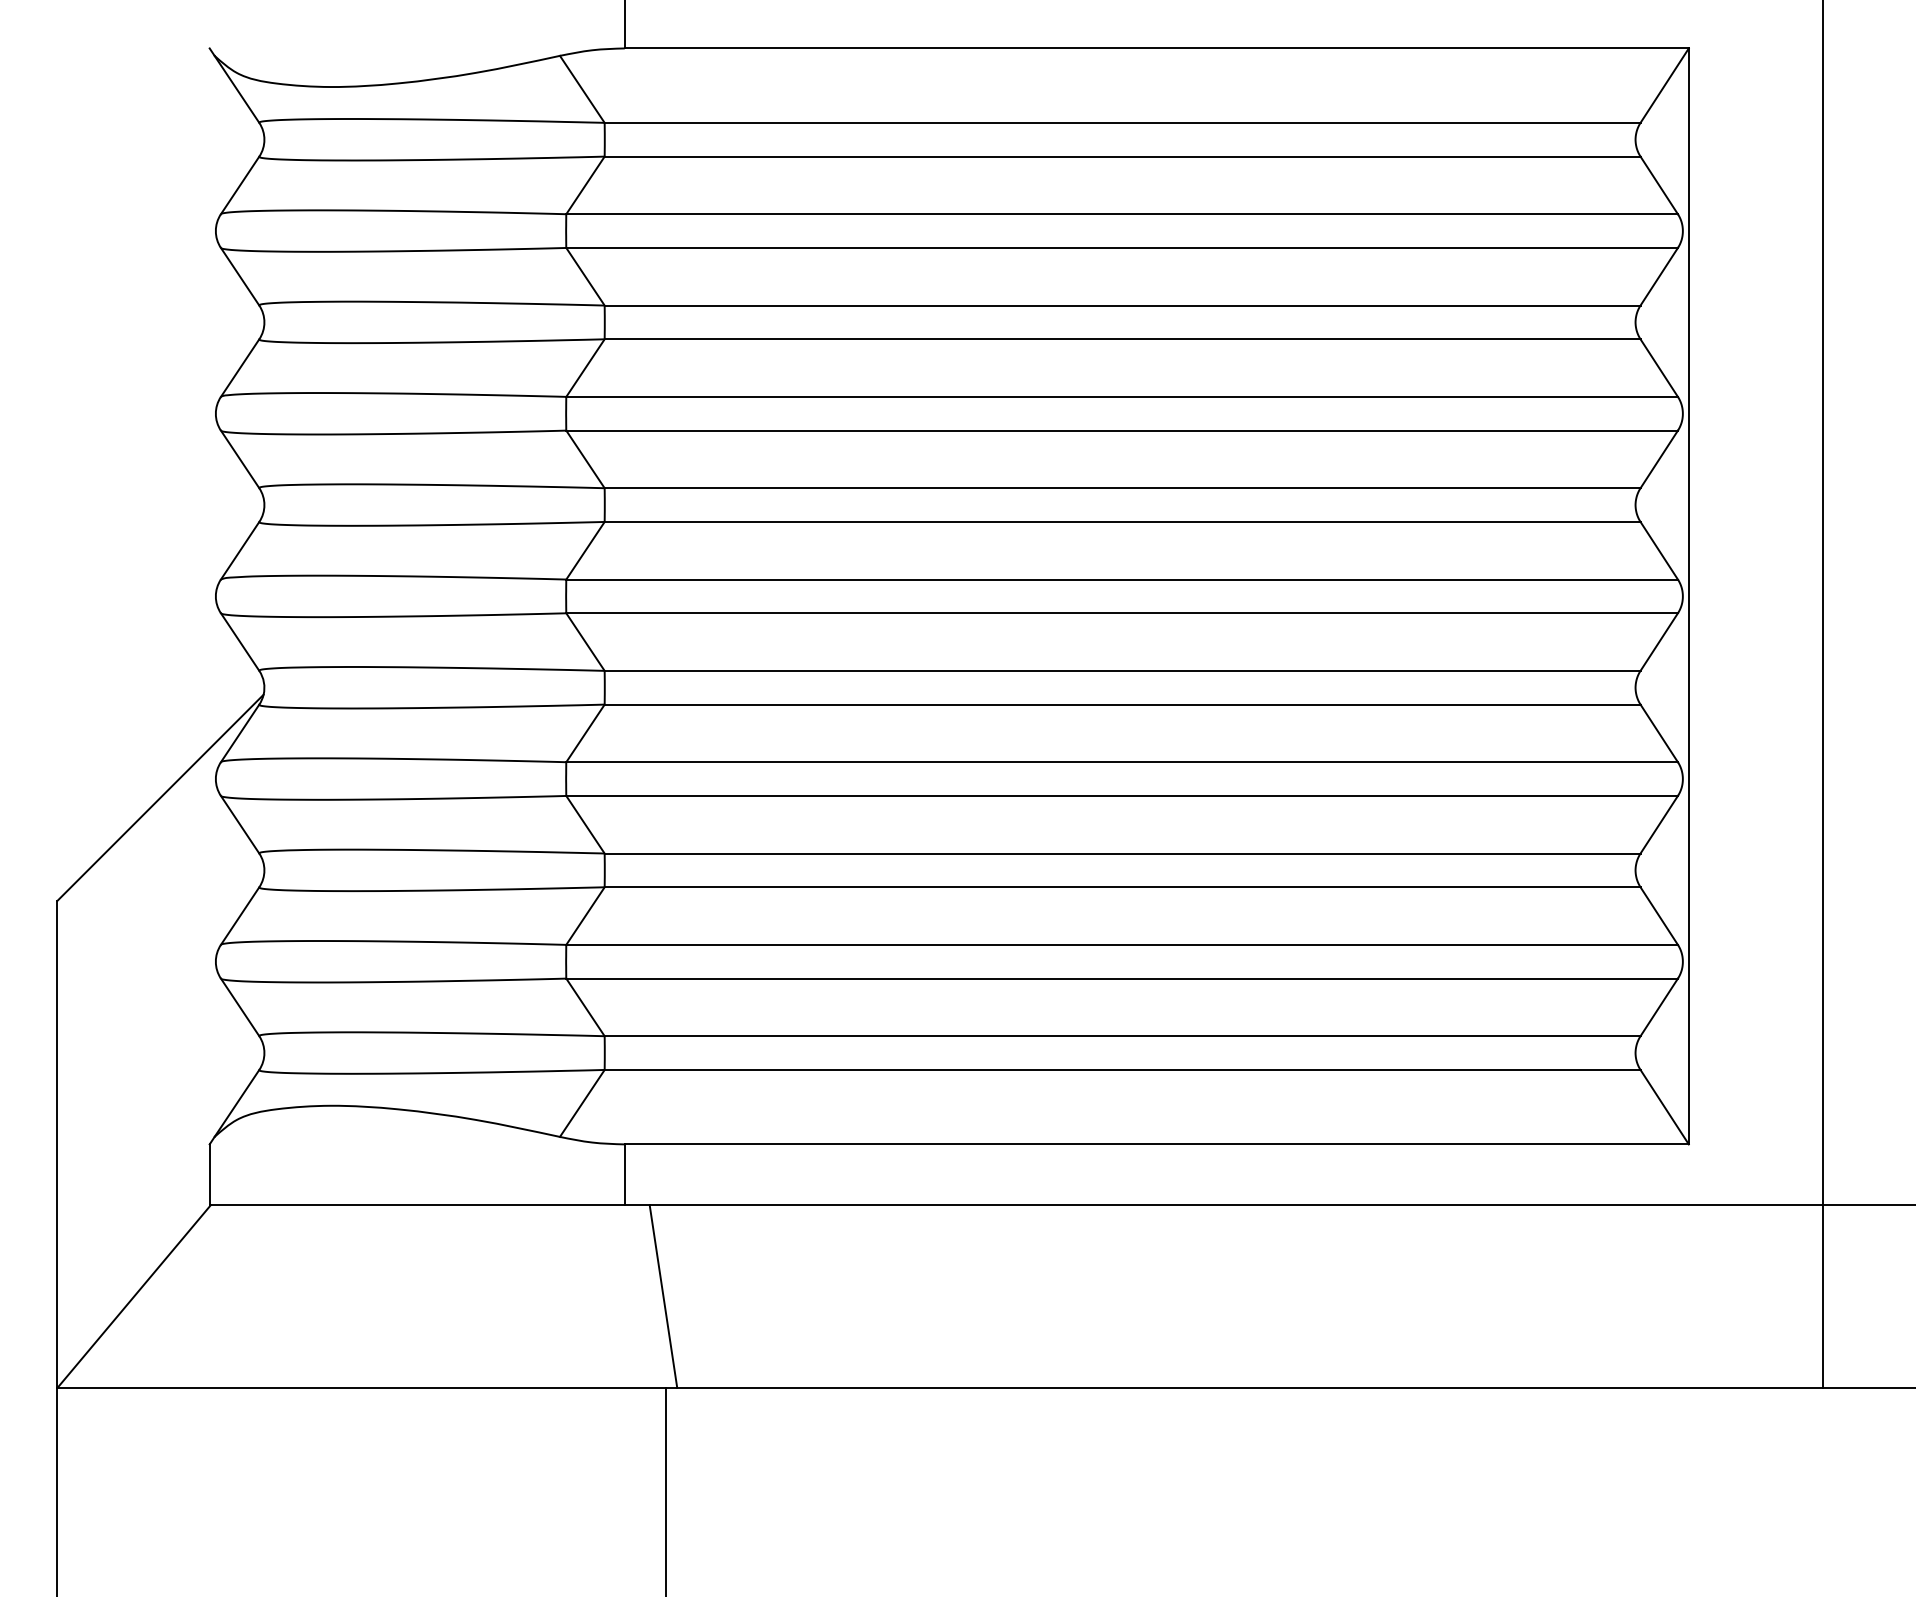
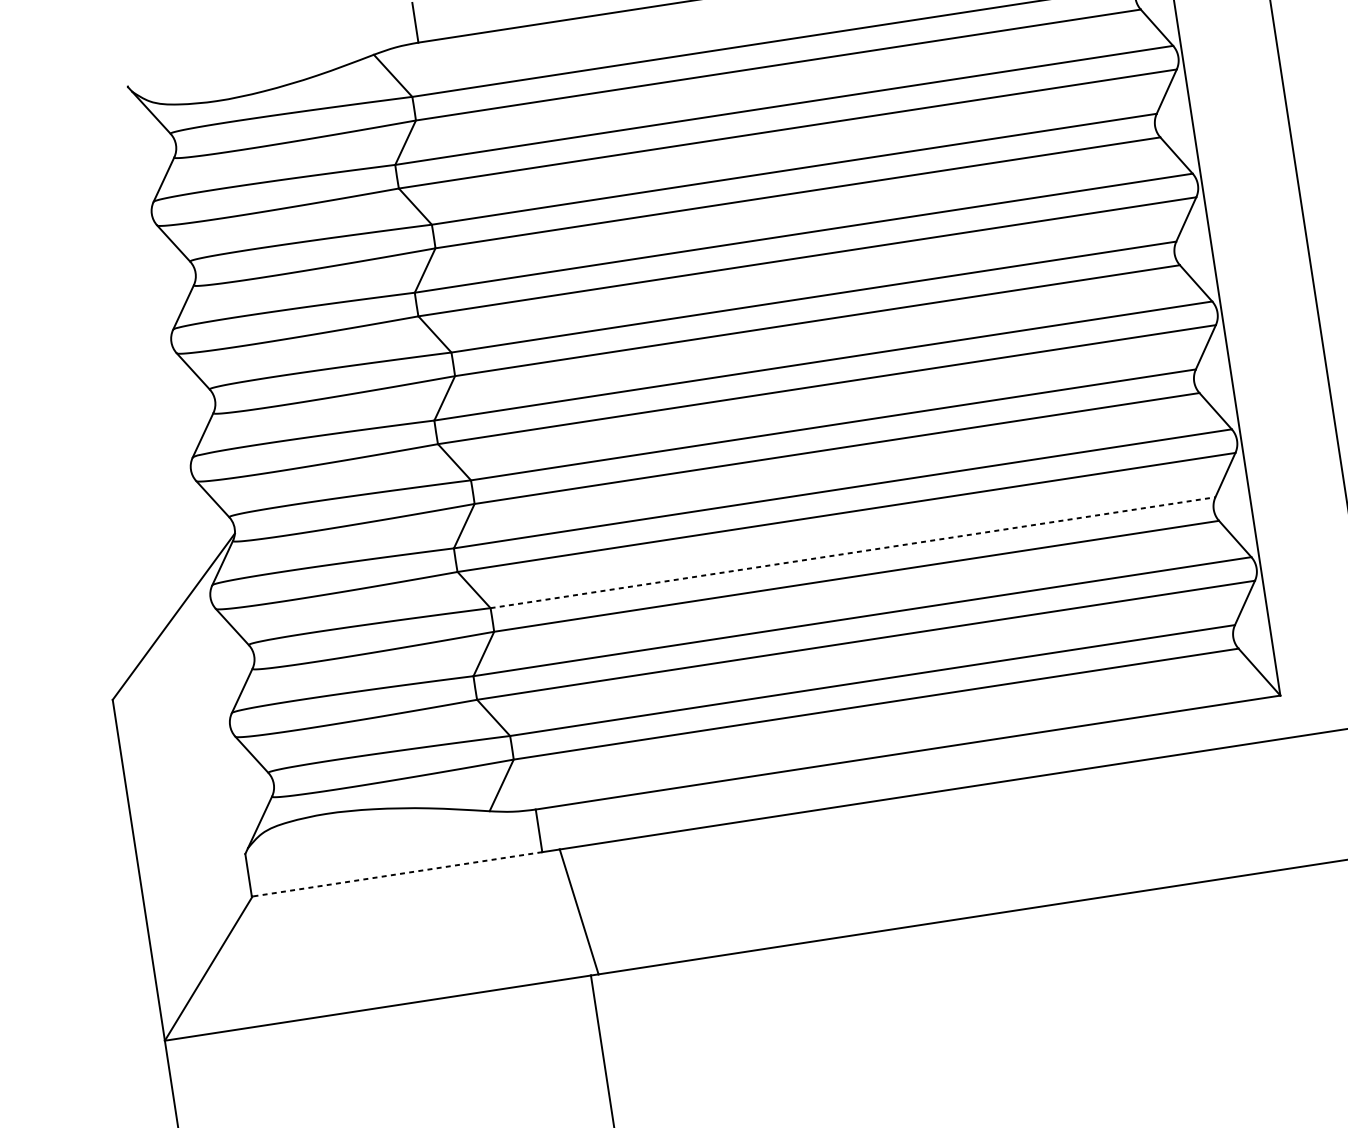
line: (1122, 853) -> (852, 552), solid -> dashed
line: (417, 1205) -> (397, 874), solid -> dashed

